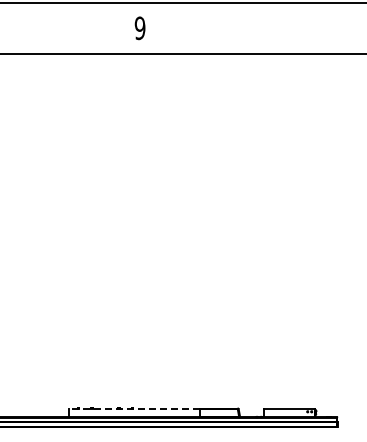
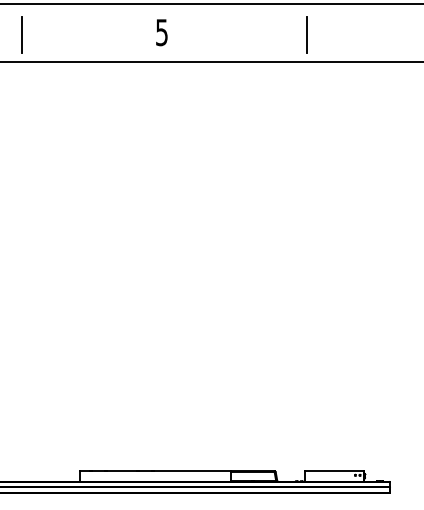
text: (139, 27) -> (161, 31), 9 -> 5
line: (19, 30) -> (22, 35), added
line: (265, 30) -> (306, 35), added
line: (134, 408) -> (155, 471), dashed -> solid

